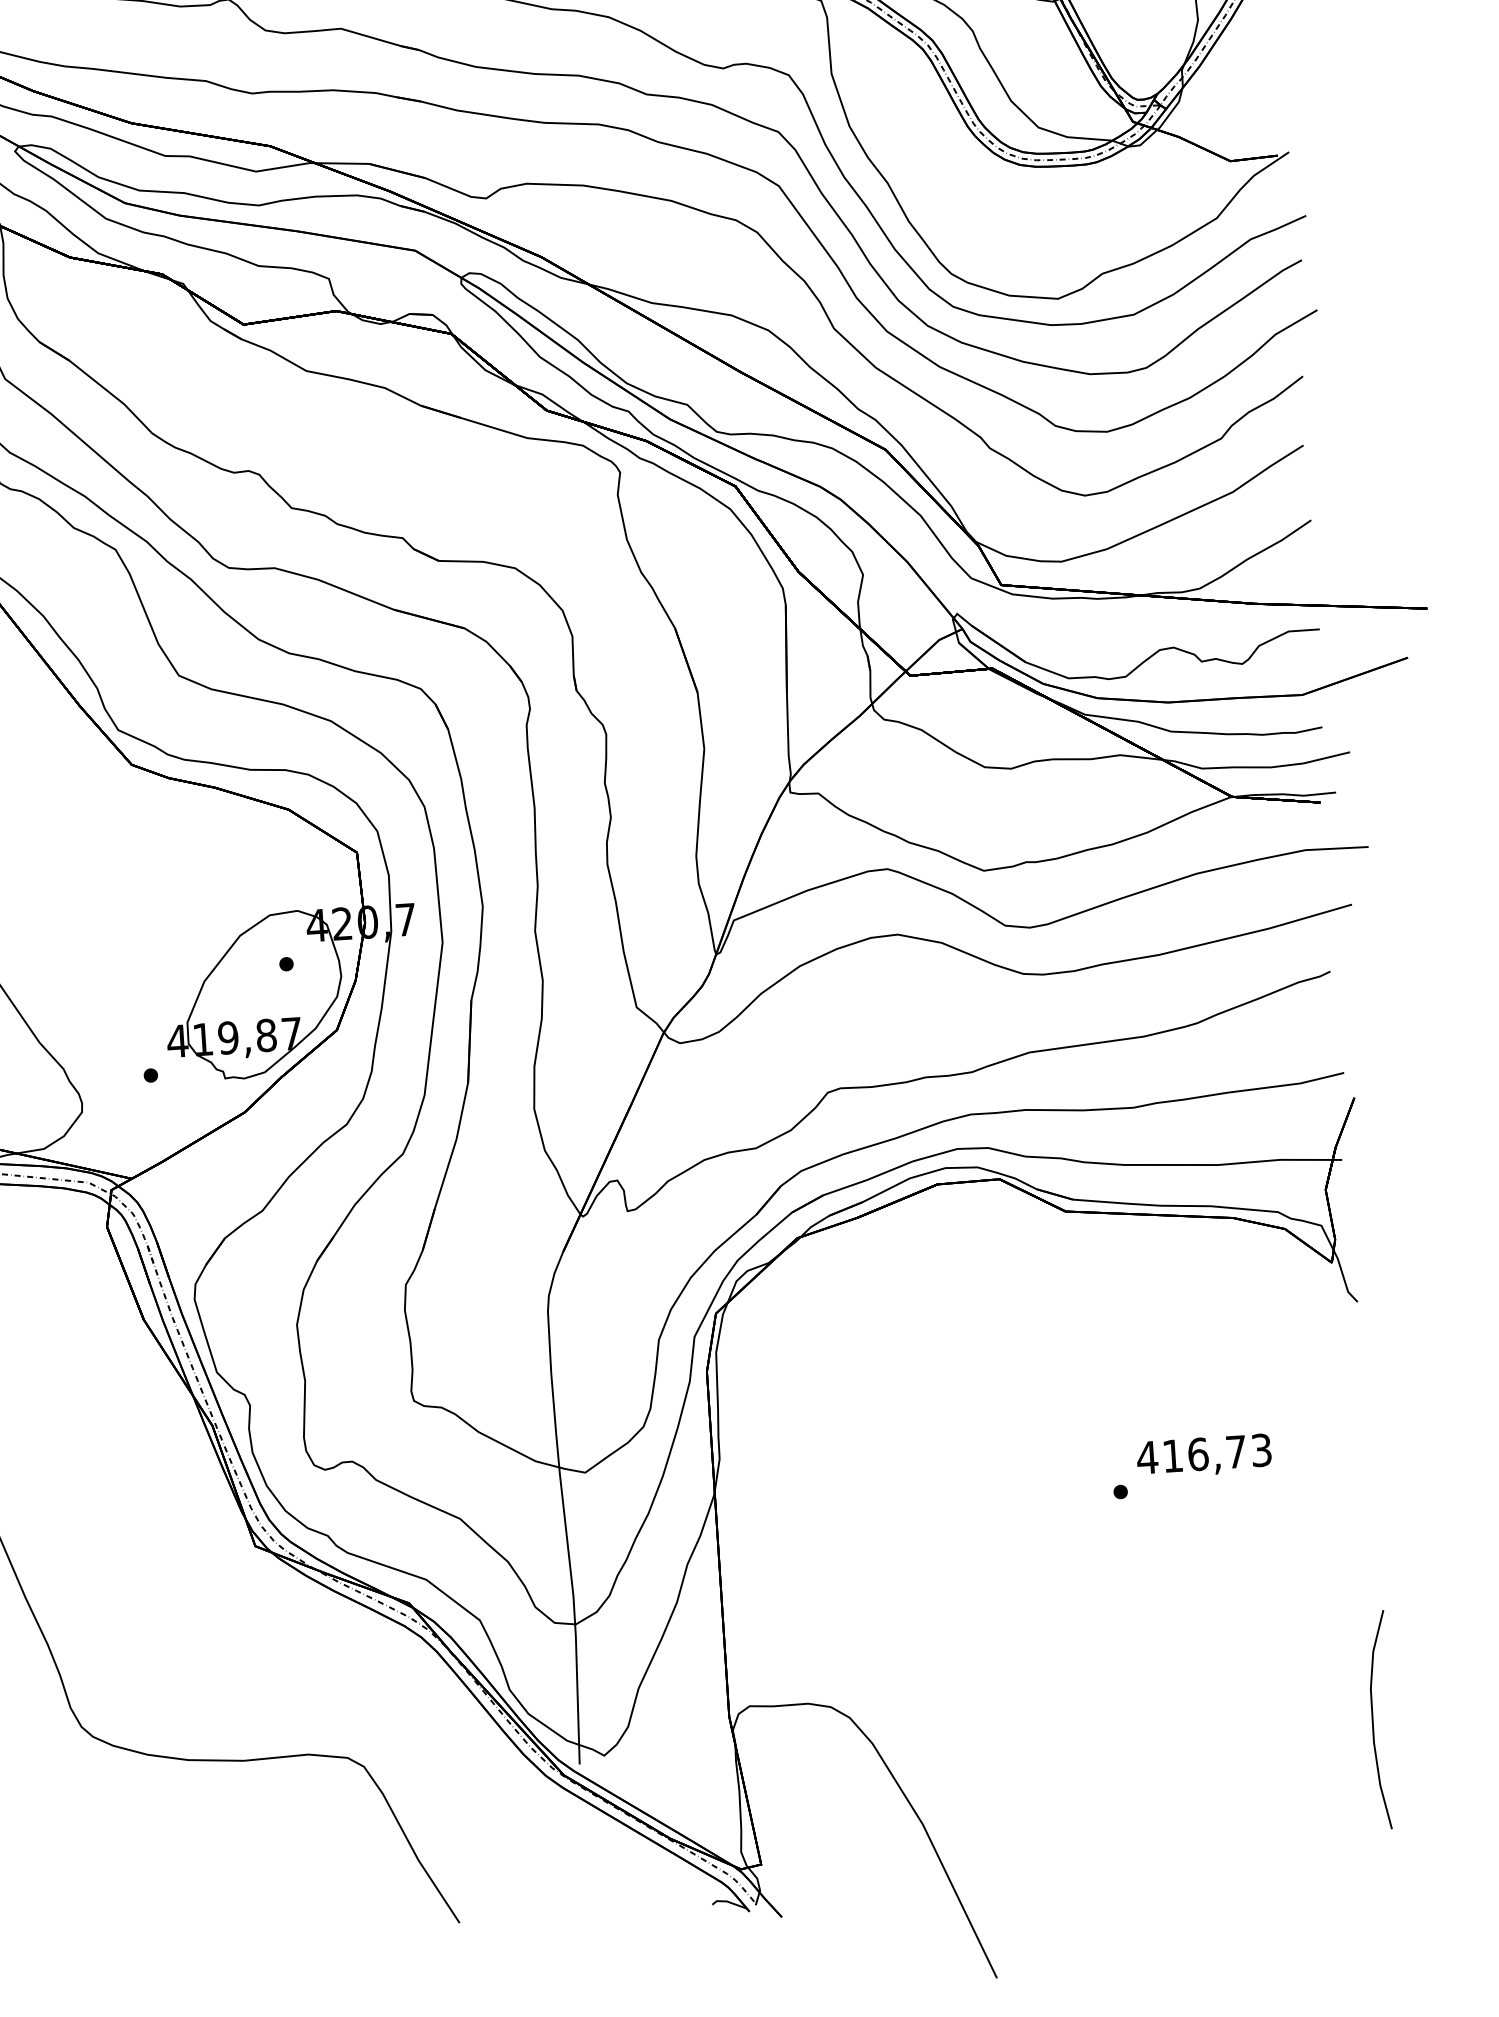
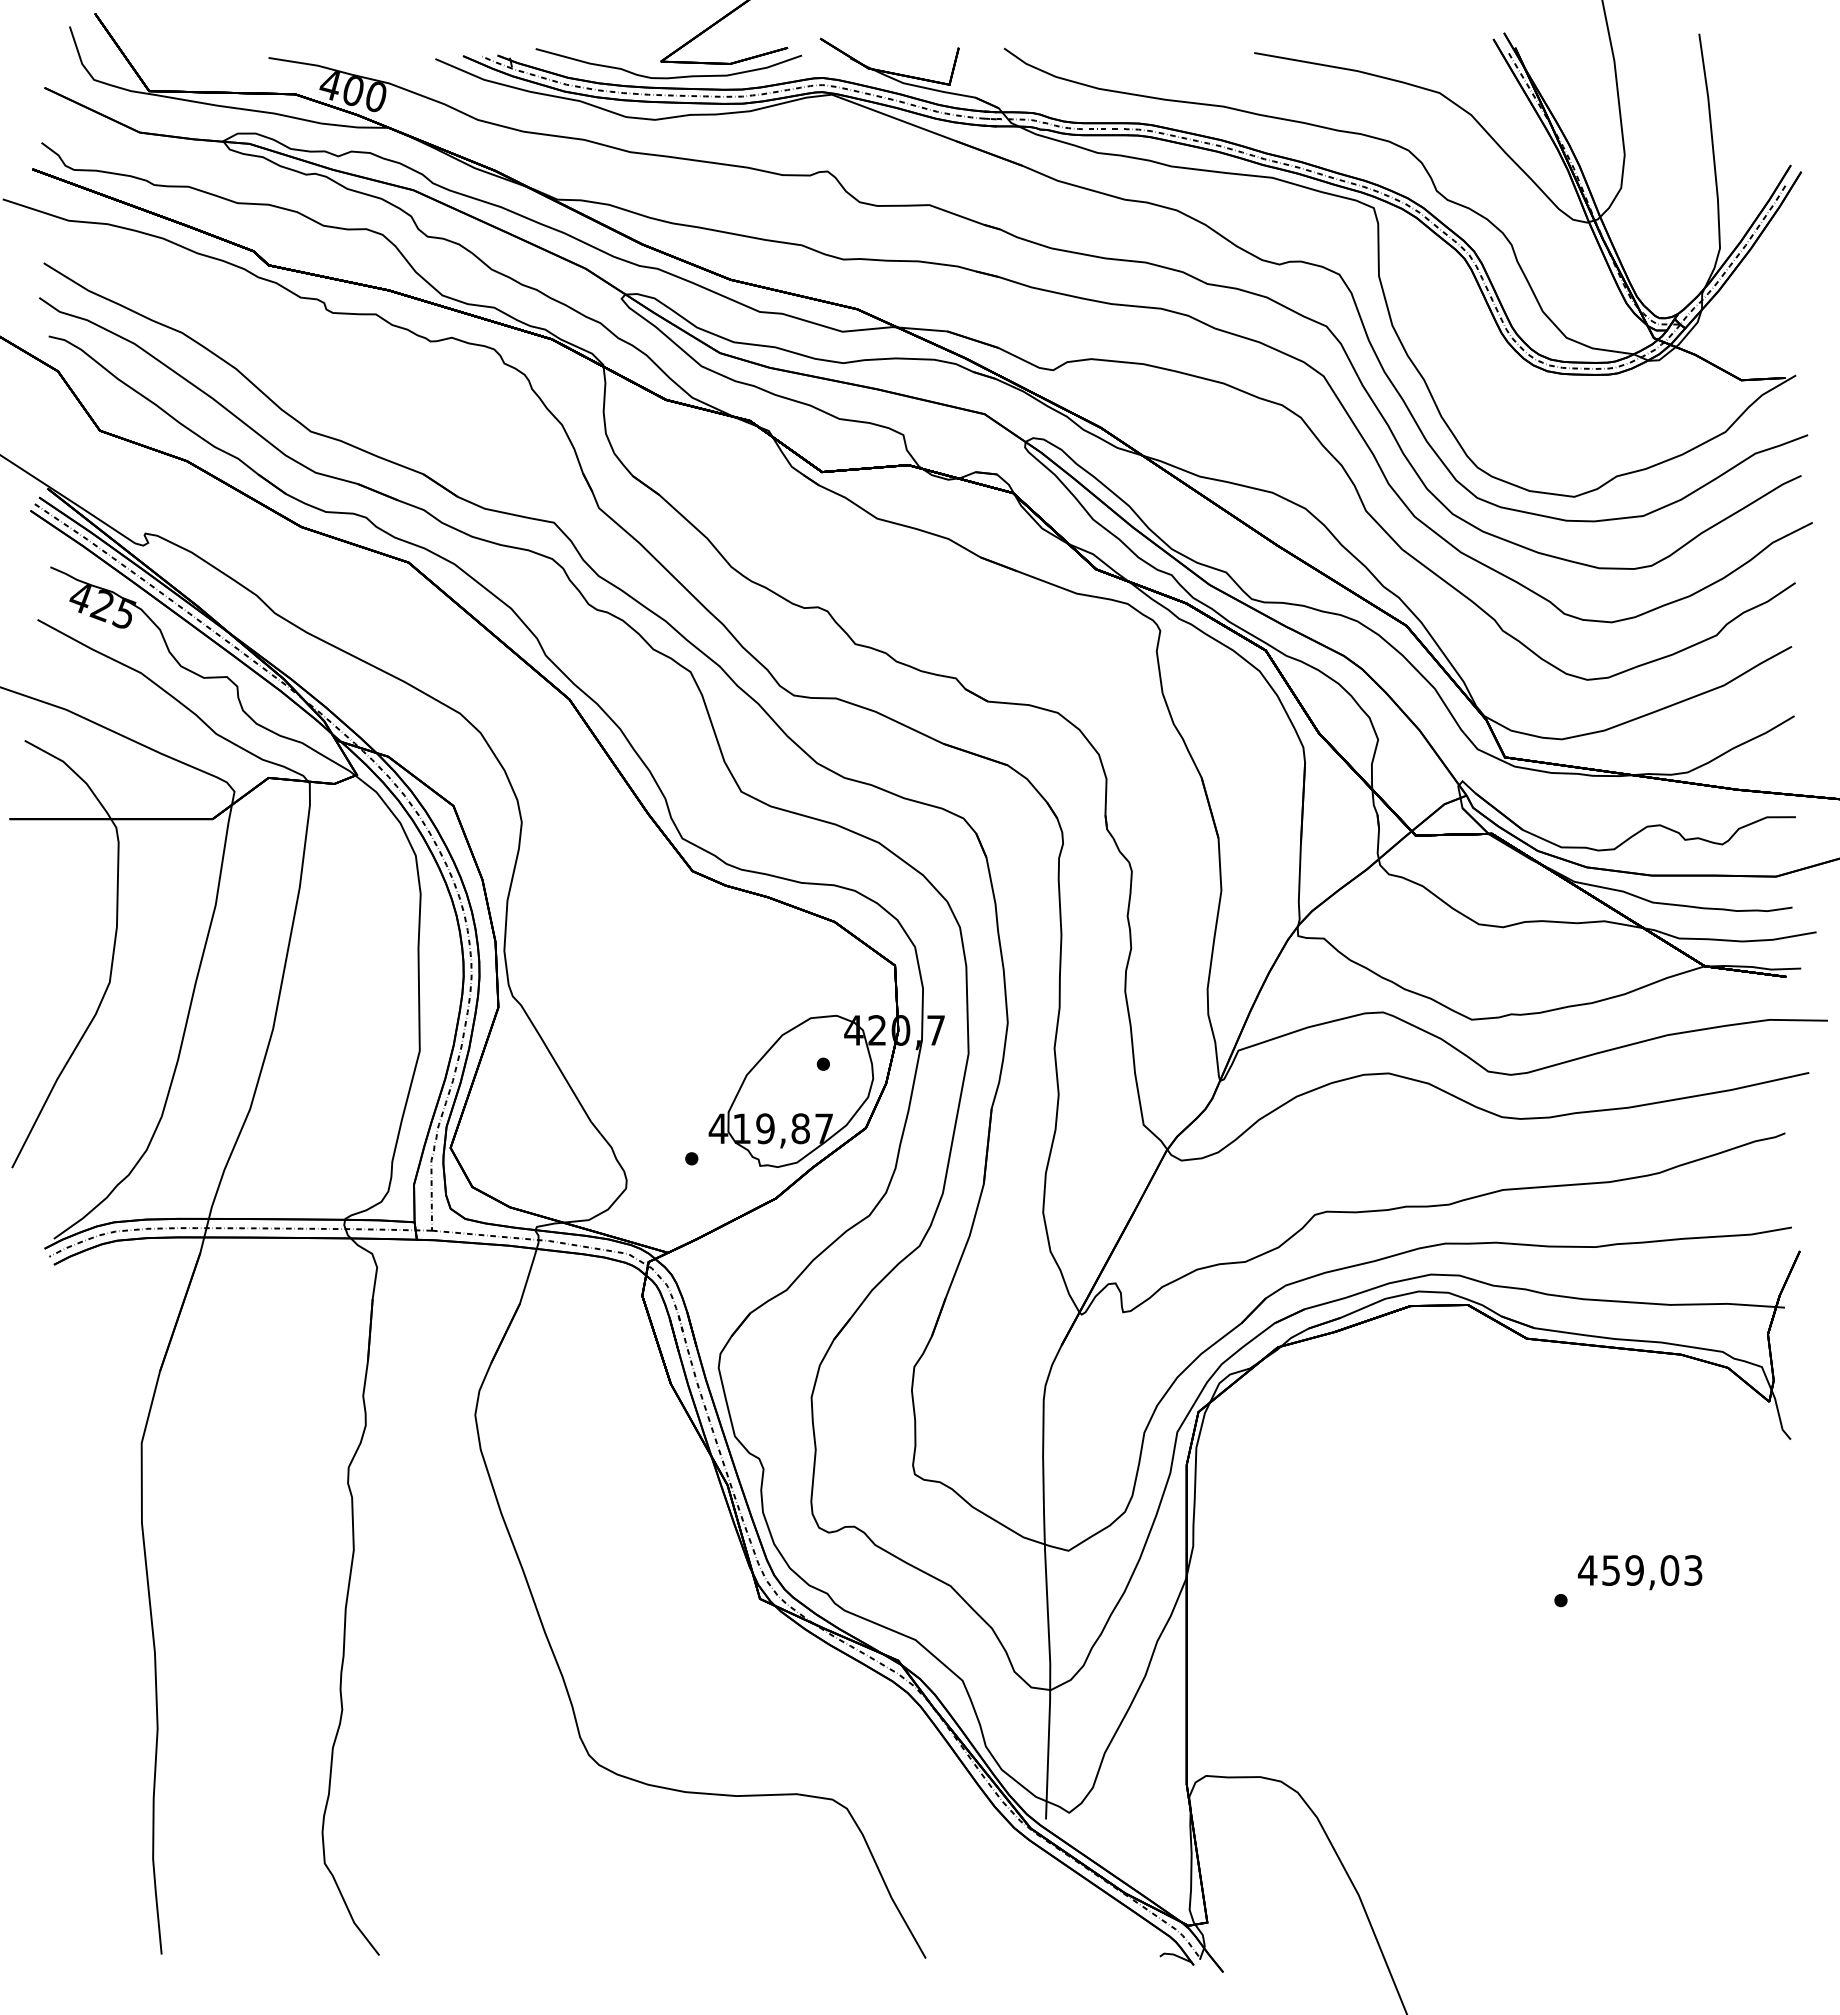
text: (1204, 1453) -> (1640, 1570), 416,73 -> 459,03
curve: (1373, 1720) -> (1780, 1826), removed

